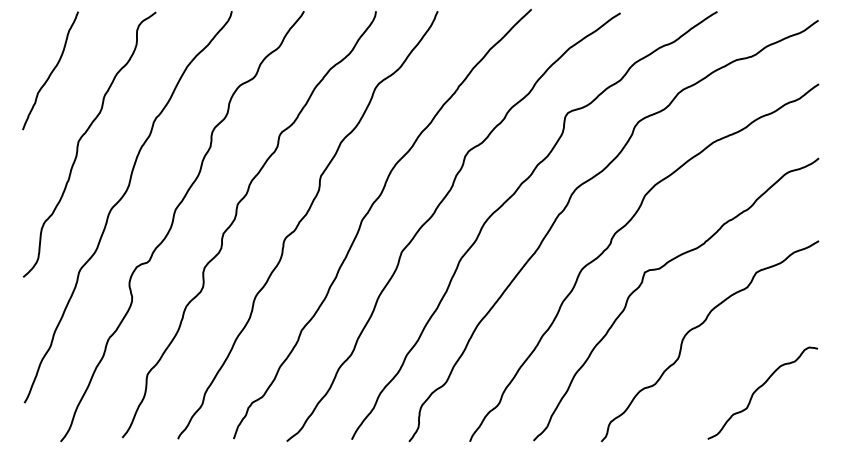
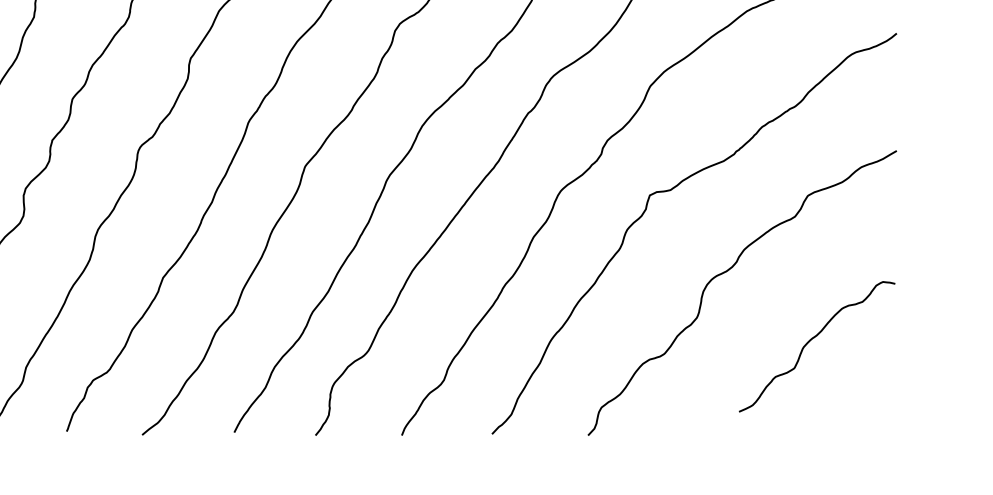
curve: (759, 388) -> (812, 340), moved

